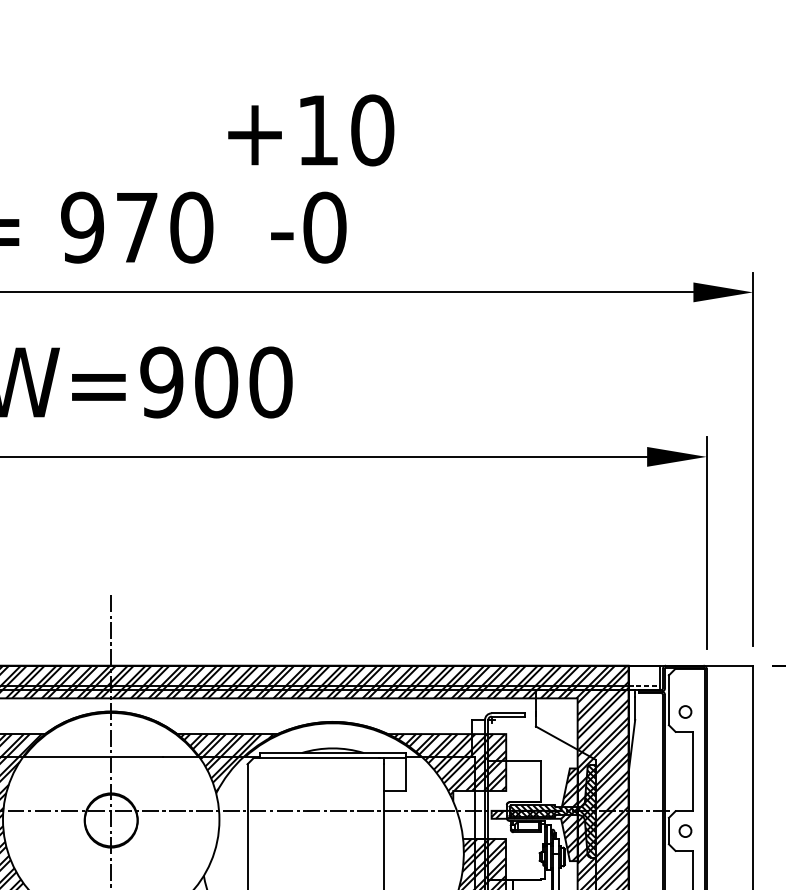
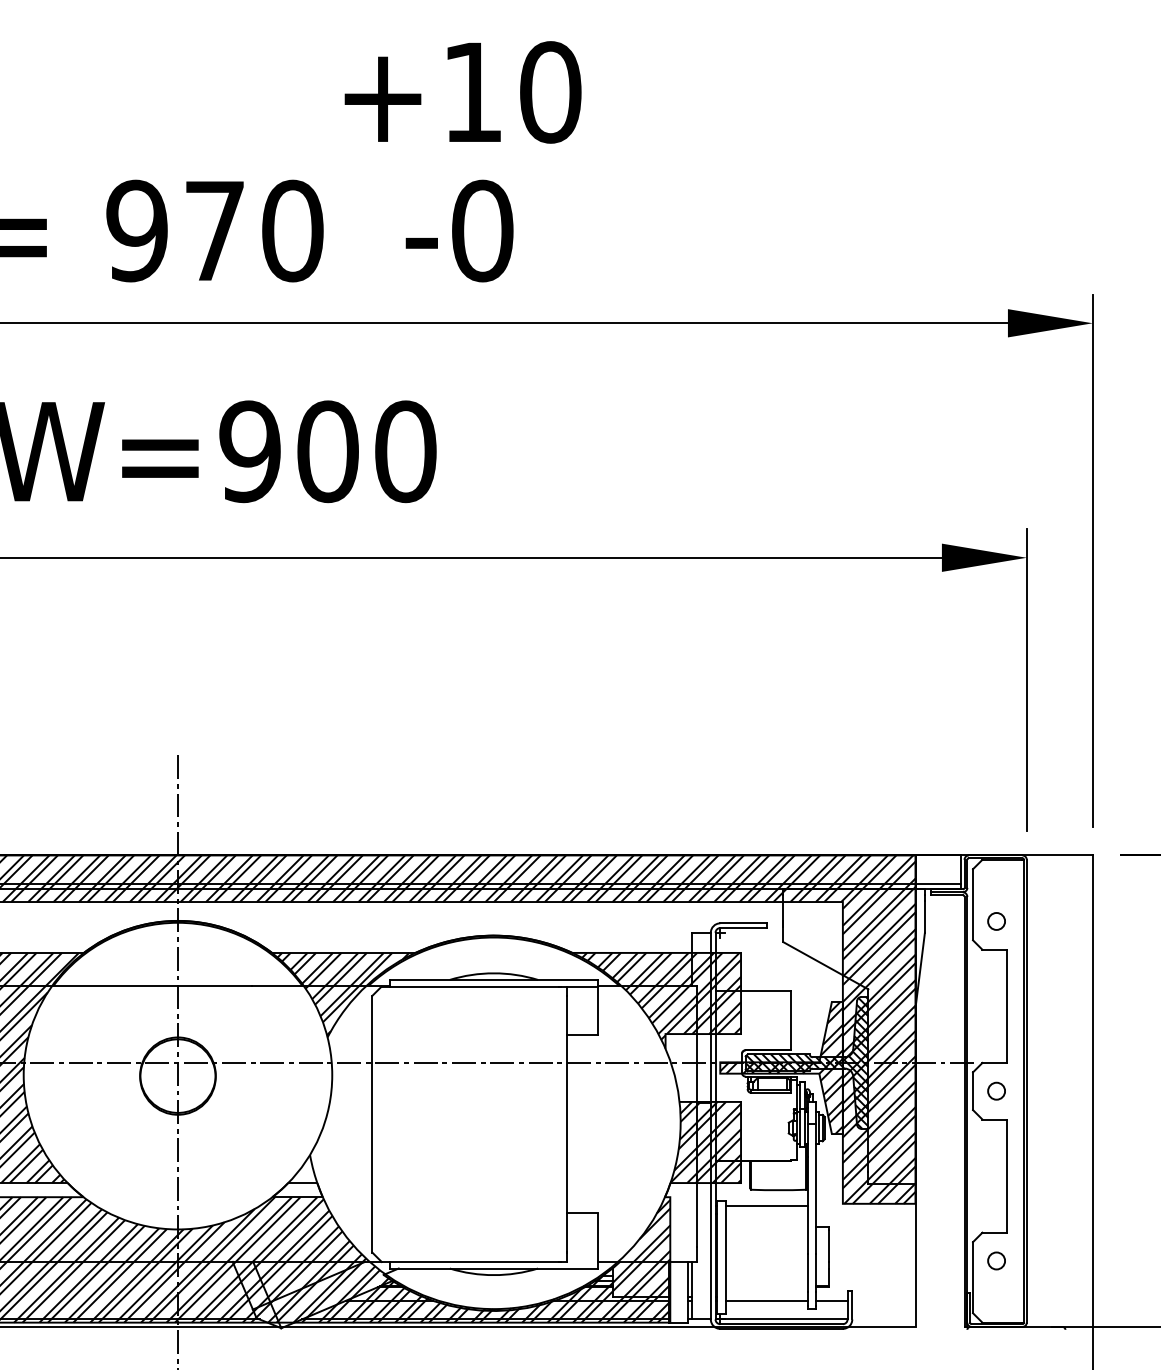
line: (644, 685) -> (938, 883), dashed -> solid

